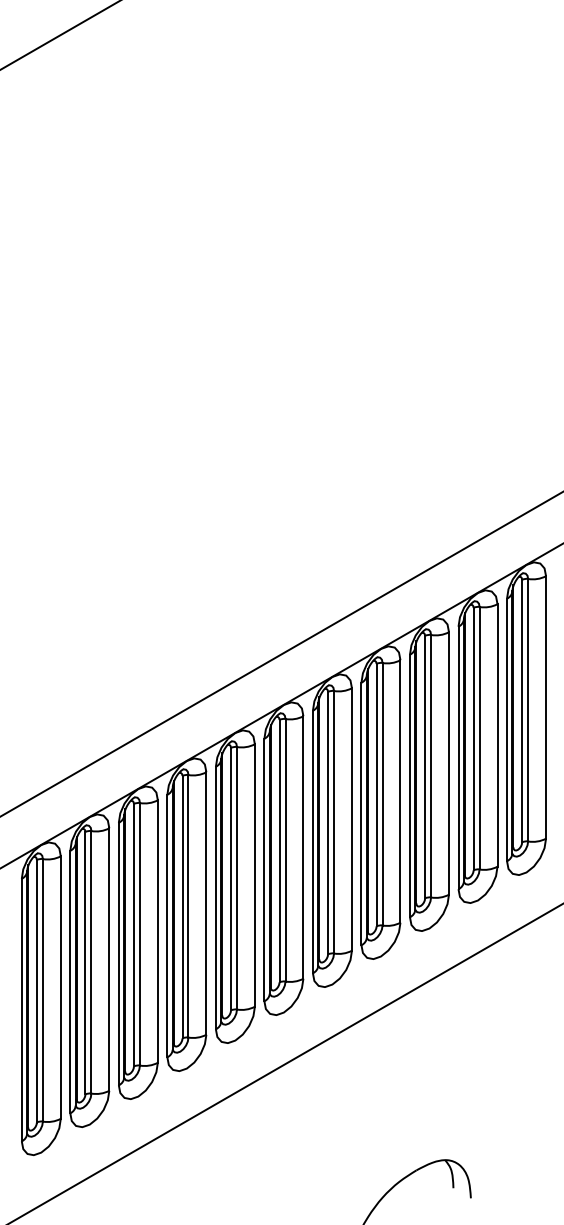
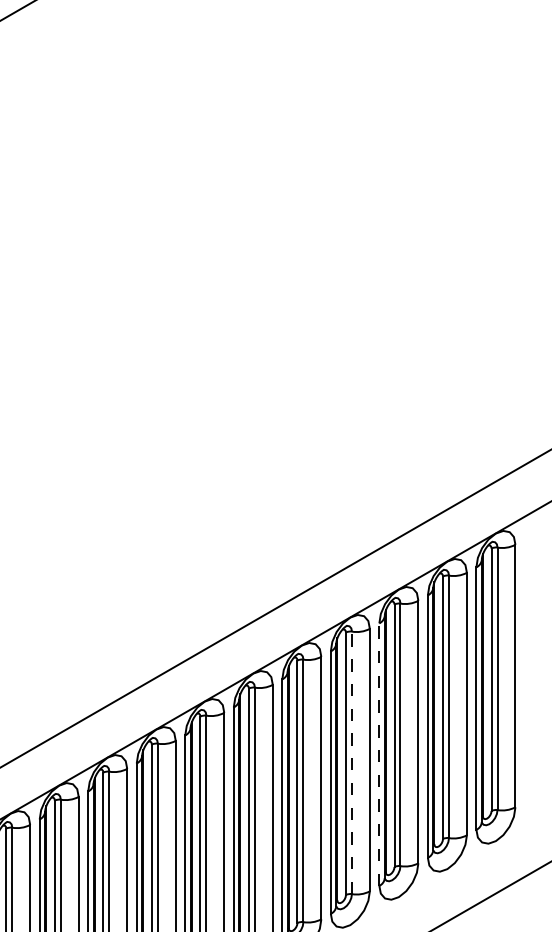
line: (409, 785) -> (378, 754), solid -> dashed
line: (382, 793) -> (351, 762), solid -> dashed

